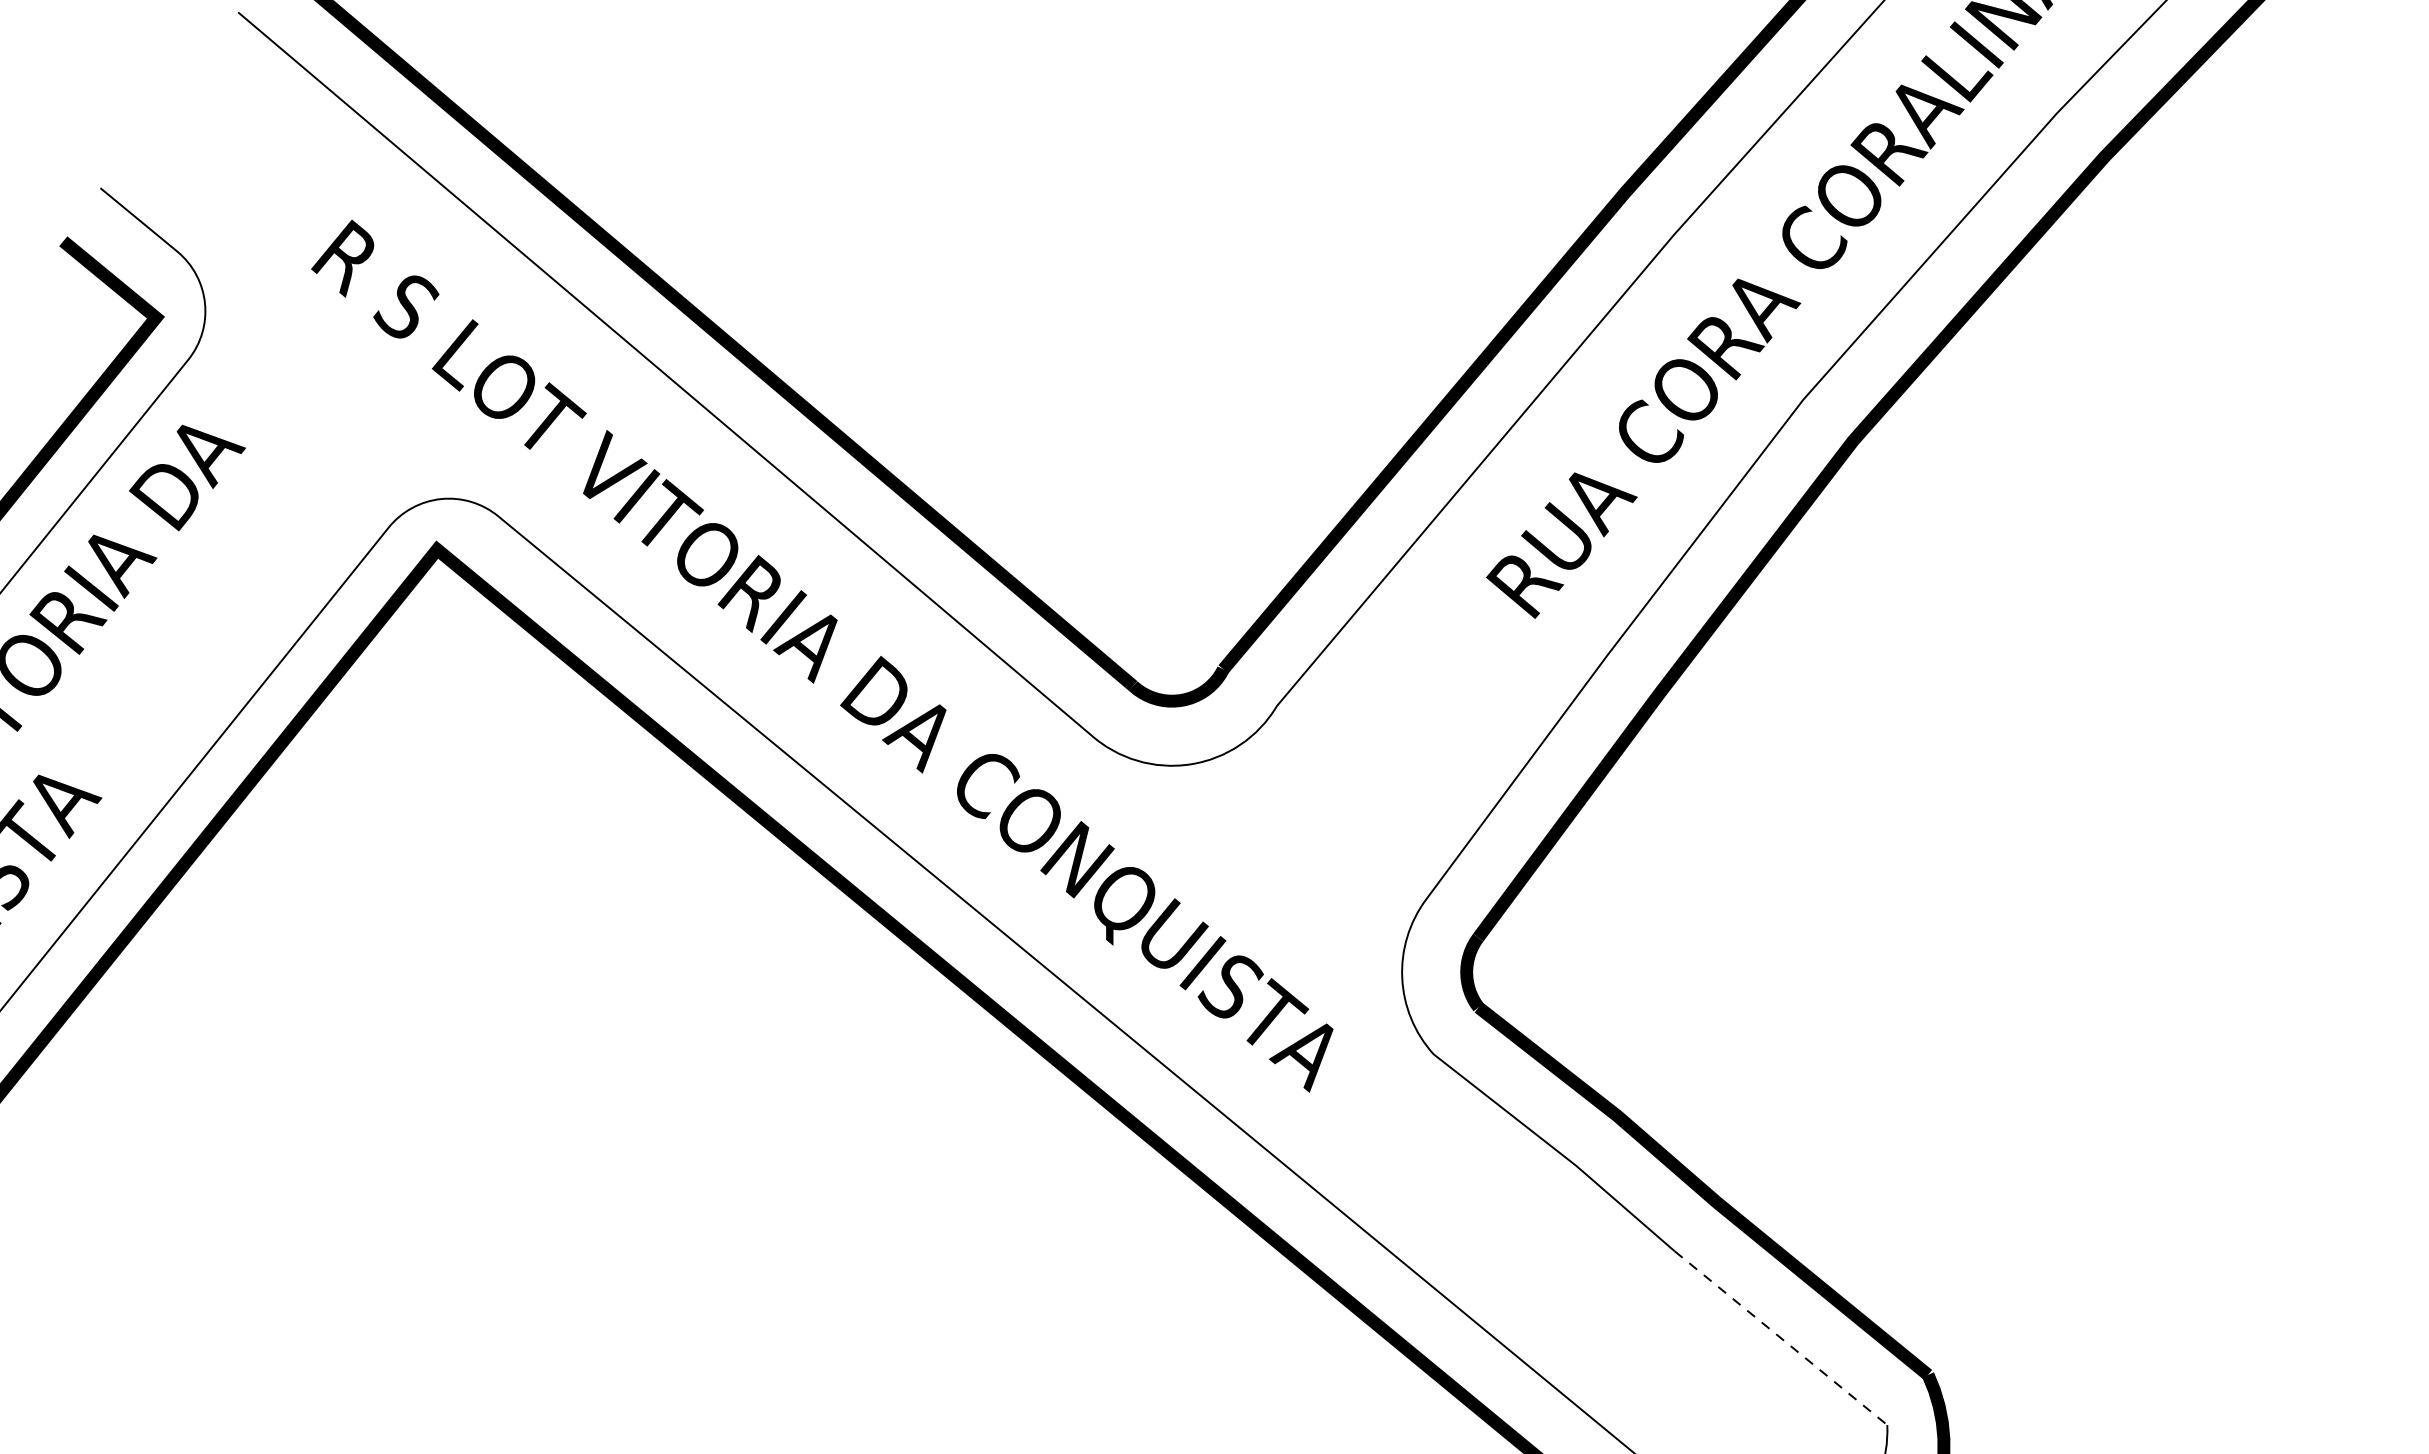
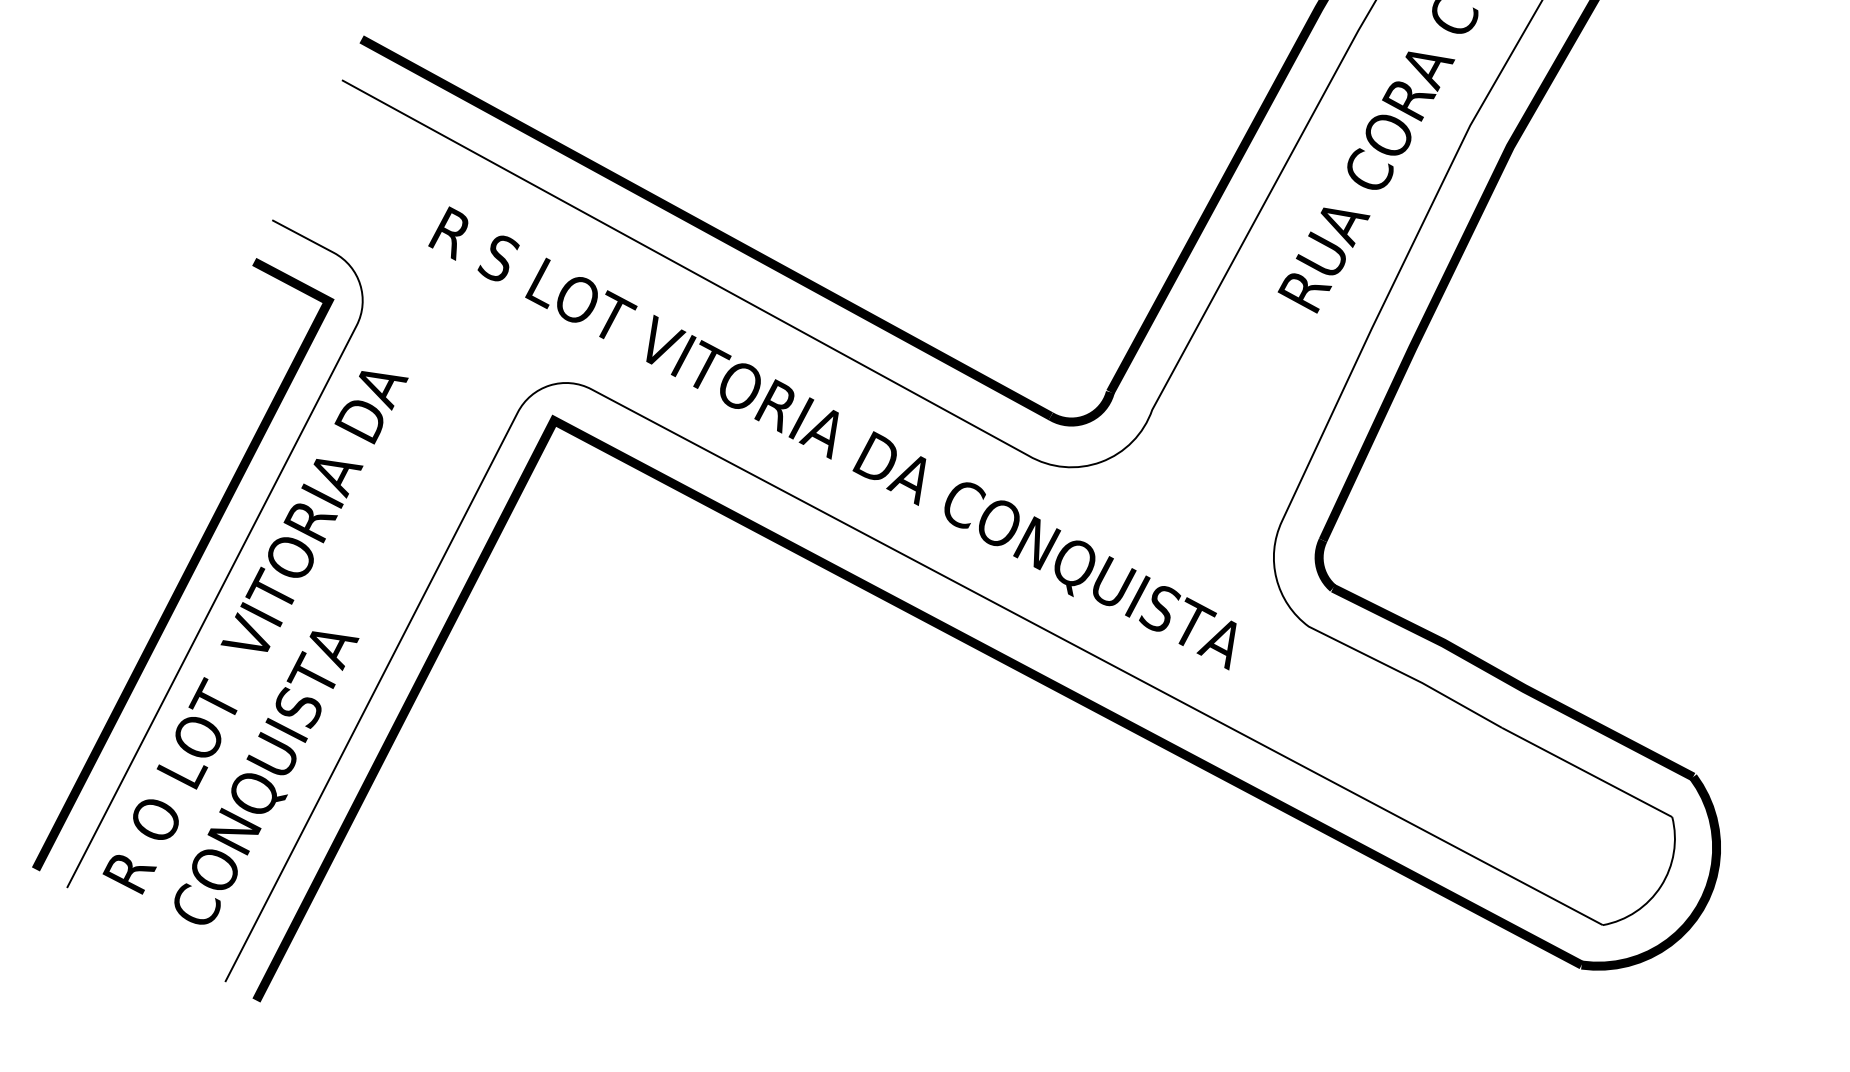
line: (1781, 1338) -> (1587, 772), dashed -> solid

